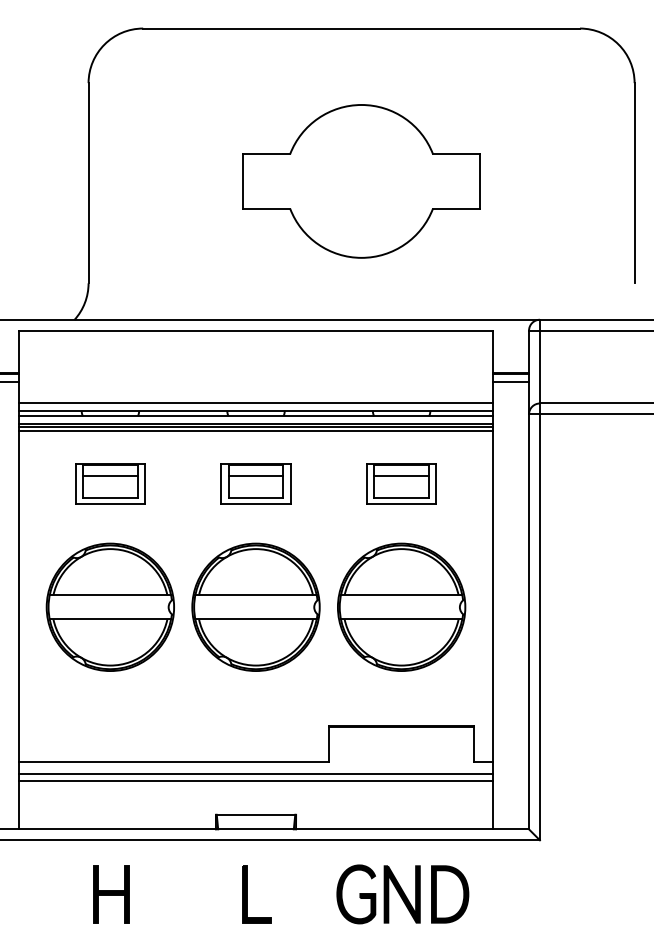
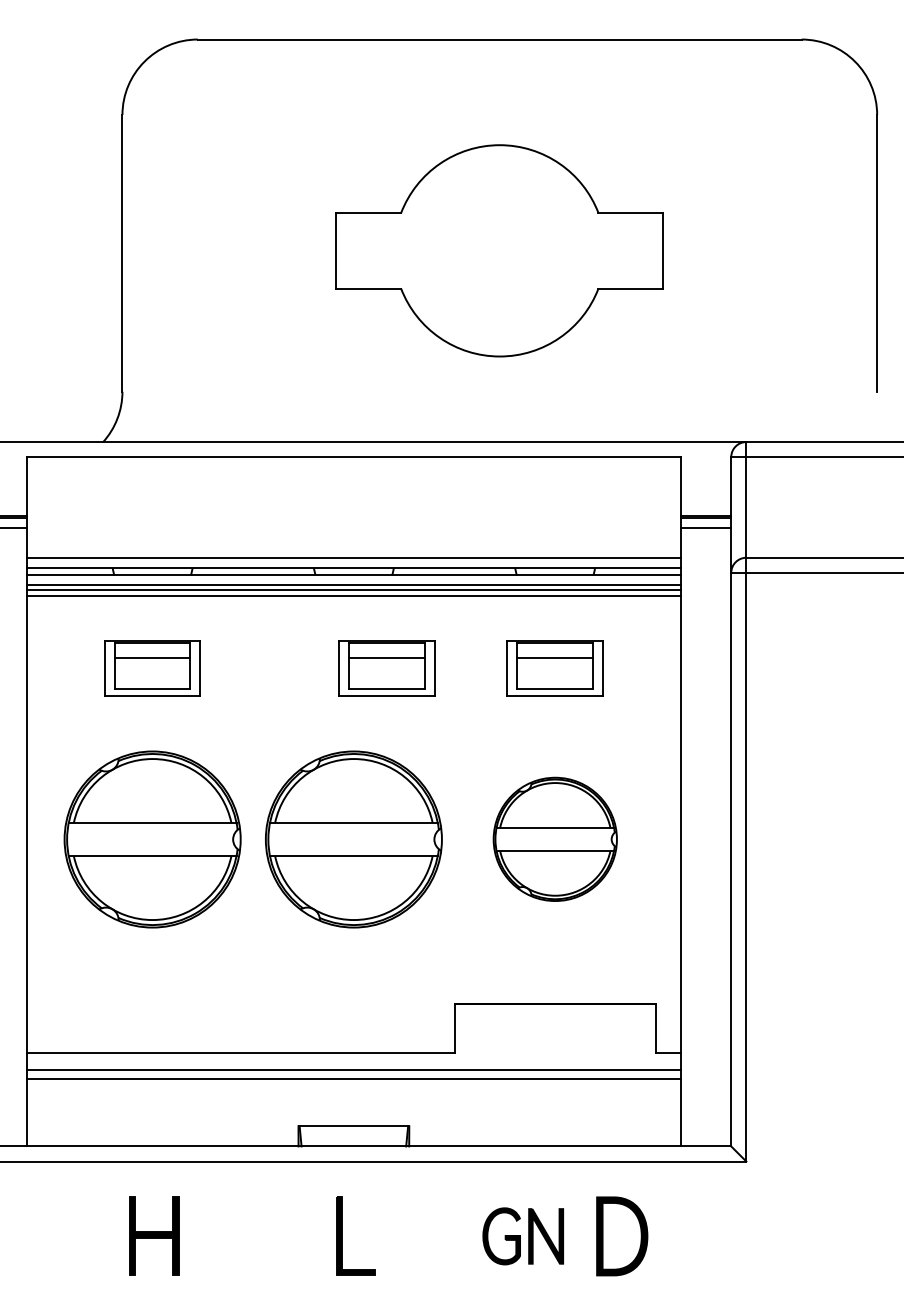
part: (255, 483) -> (386, 668), moved
part: (401, 606) -> (554, 838), size x0.7
part: (378, 894) -> (523, 1236), size x0.7

